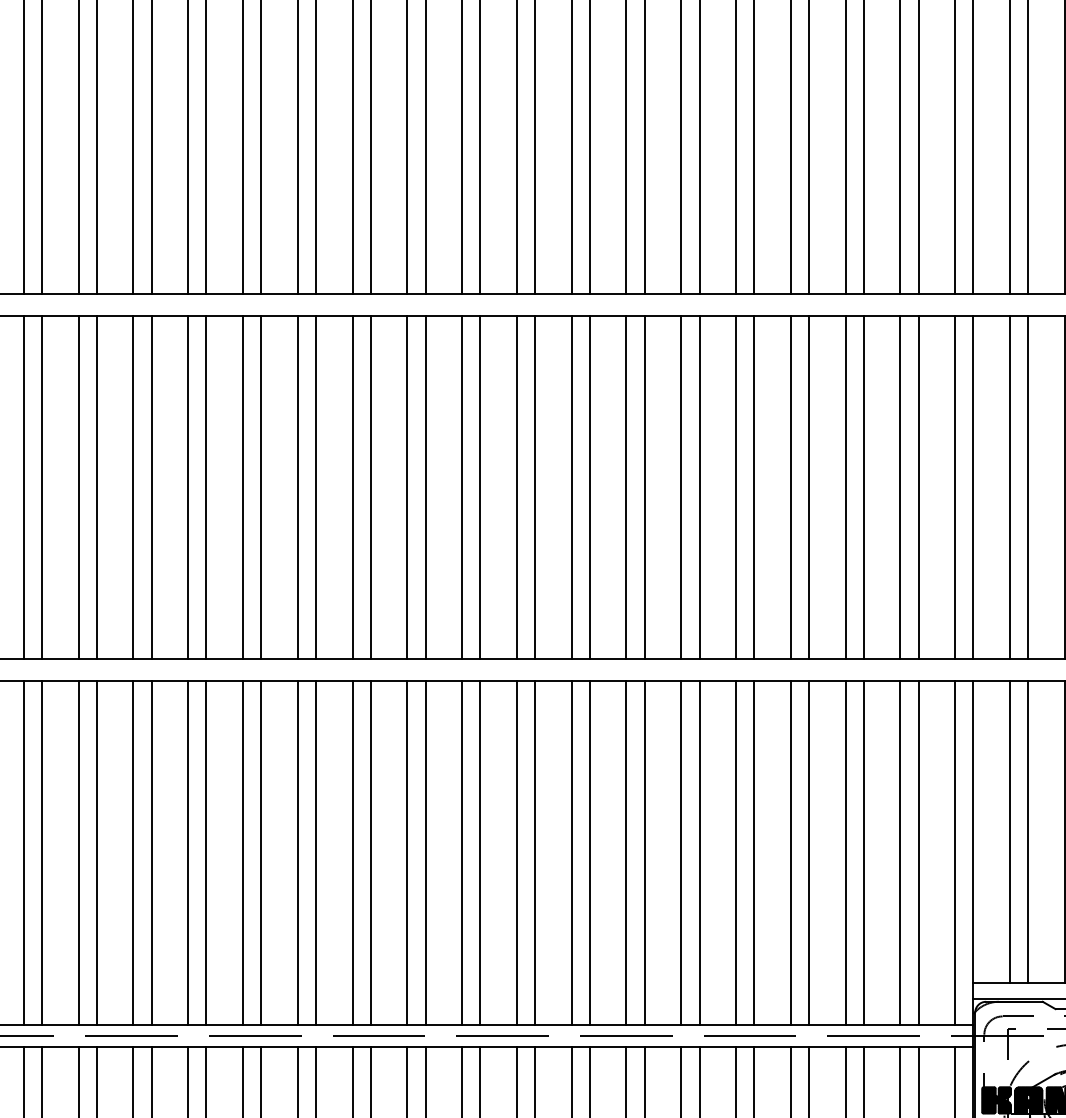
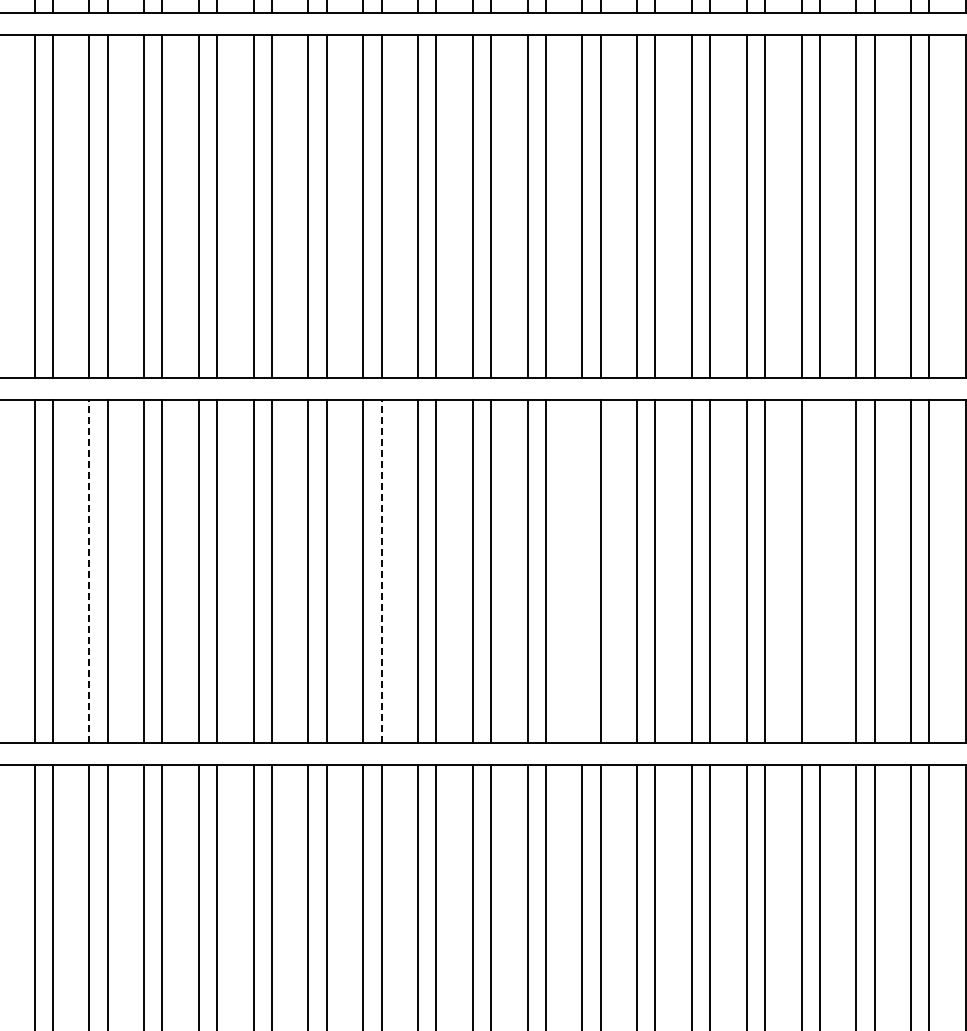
line: (243, 487) -> (89, 571), solid -> dashed
line: (535, 487) -> (381, 571), solid -> dashed
line: (736, 487) -> (582, 571), removed
line: (973, 487) -> (819, 571), removed

